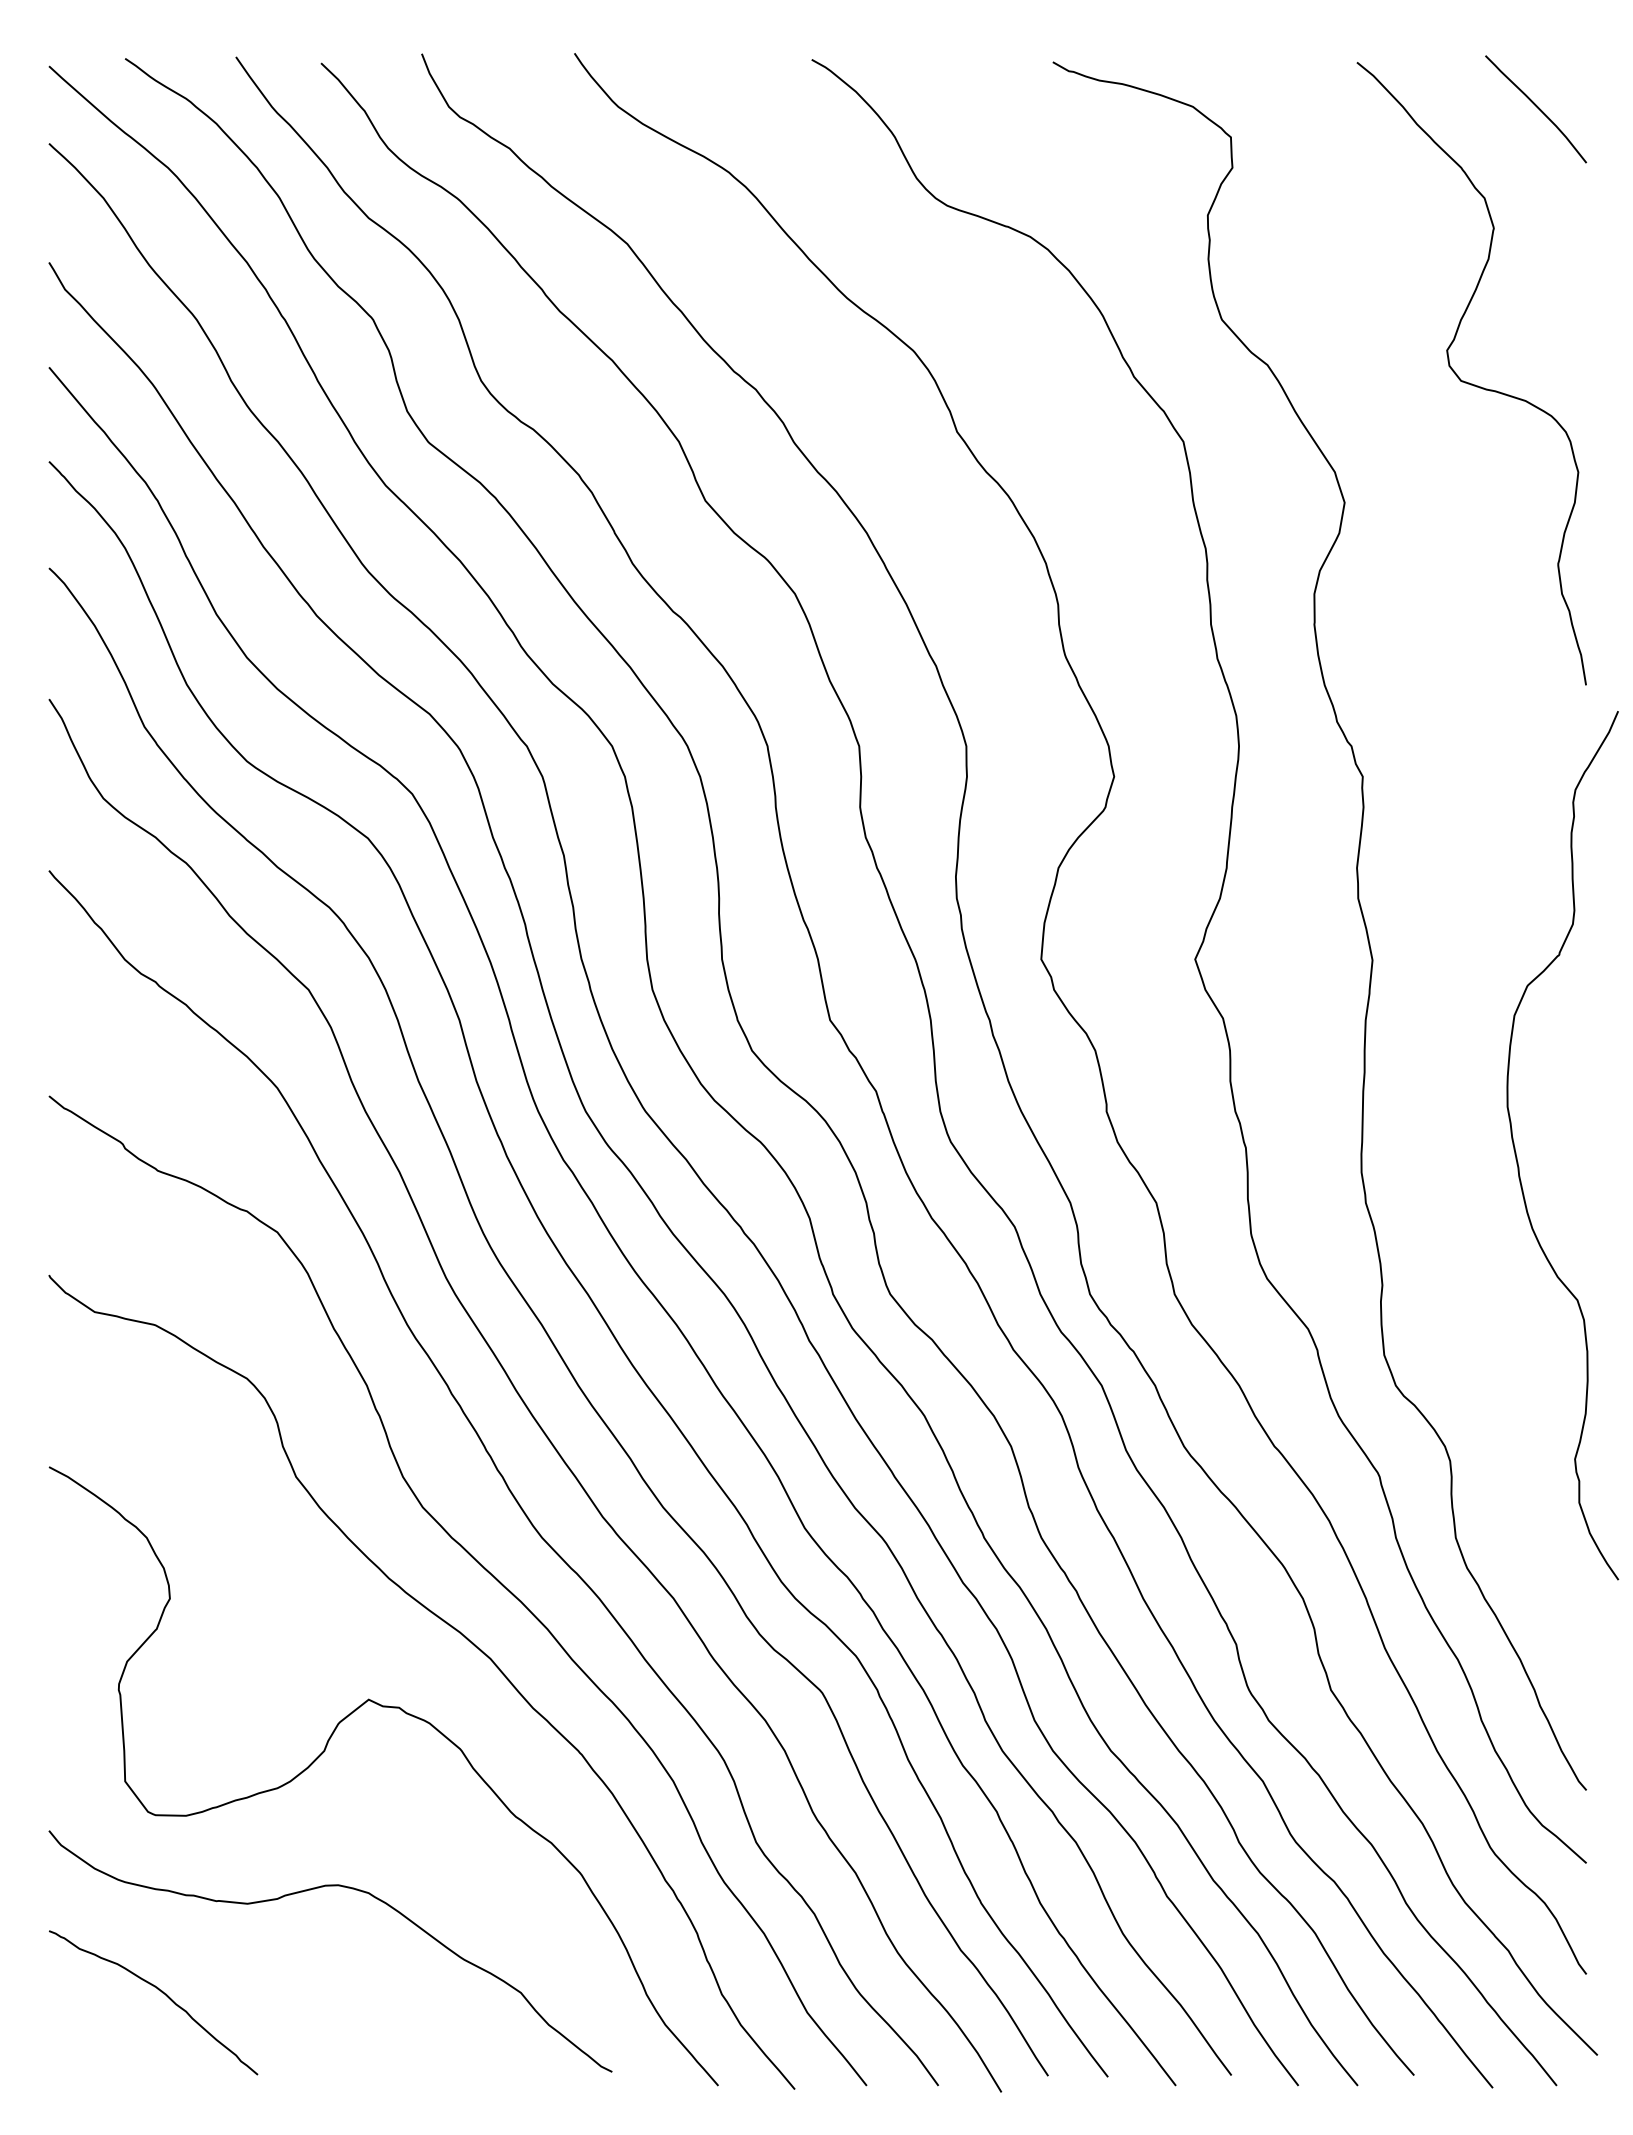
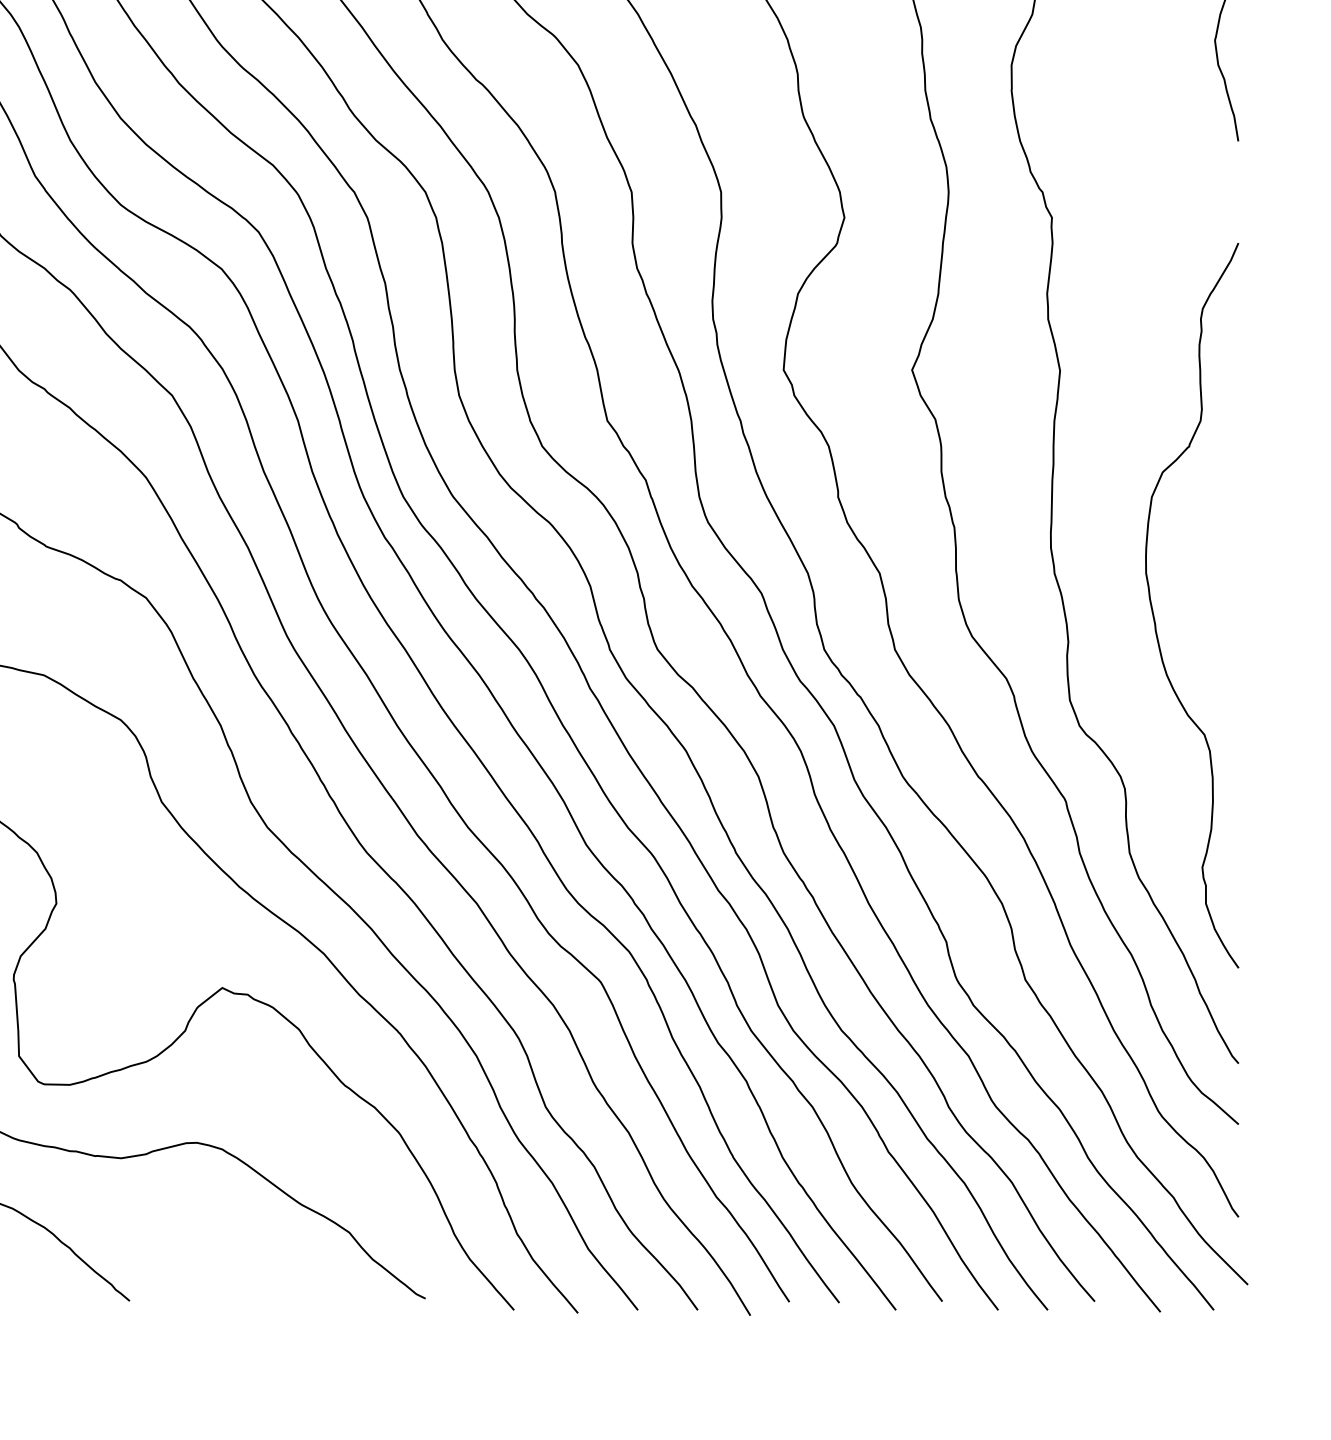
curve: (1516, 1152) -> (1153, 611), moved

